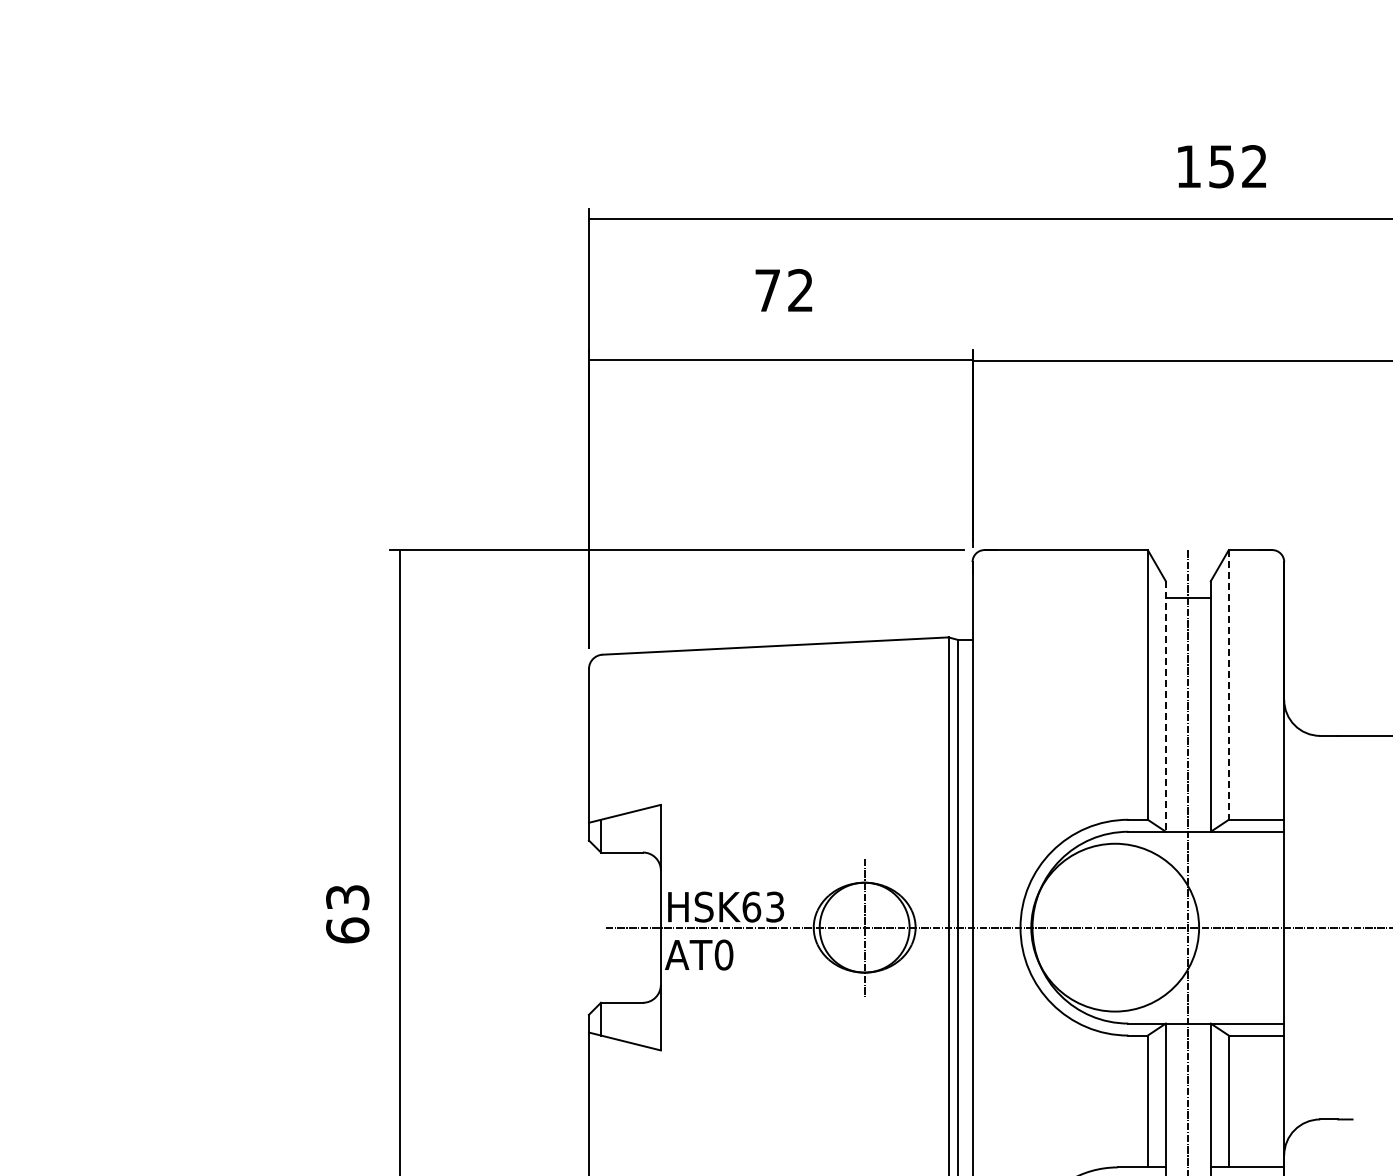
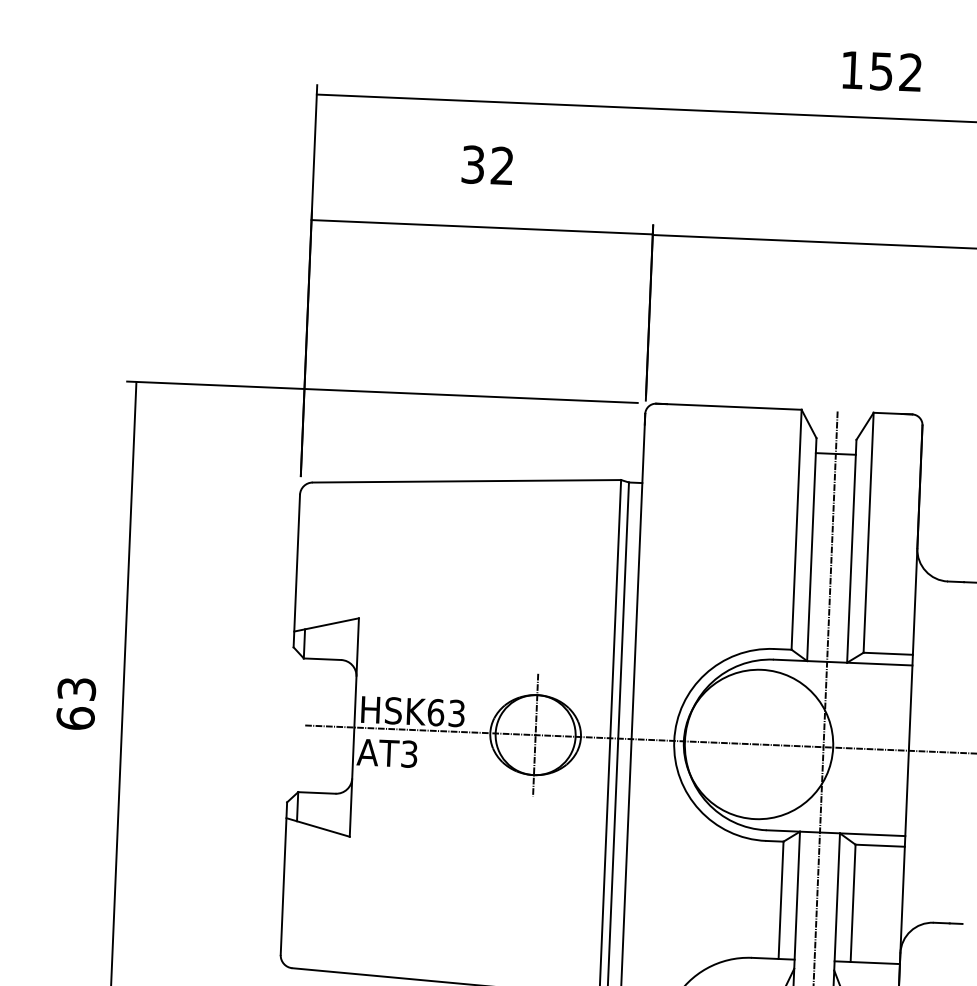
text: (767, 290) -> (472, 164), 72 -> 32
line: (1228, 684) -> (868, 532), dashed -> solid
line: (1165, 707) -> (811, 550), dashed -> solid
text: (723, 954) -> (409, 753), AT0 -> AT3

